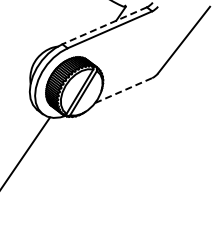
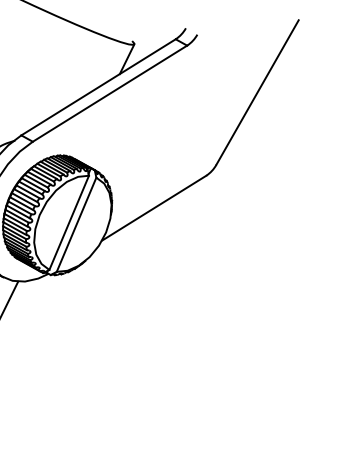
line: (104, 26) -> (98, 88), dashed -> solid
line: (124, 90) -> (155, 207), dashed -> solid

